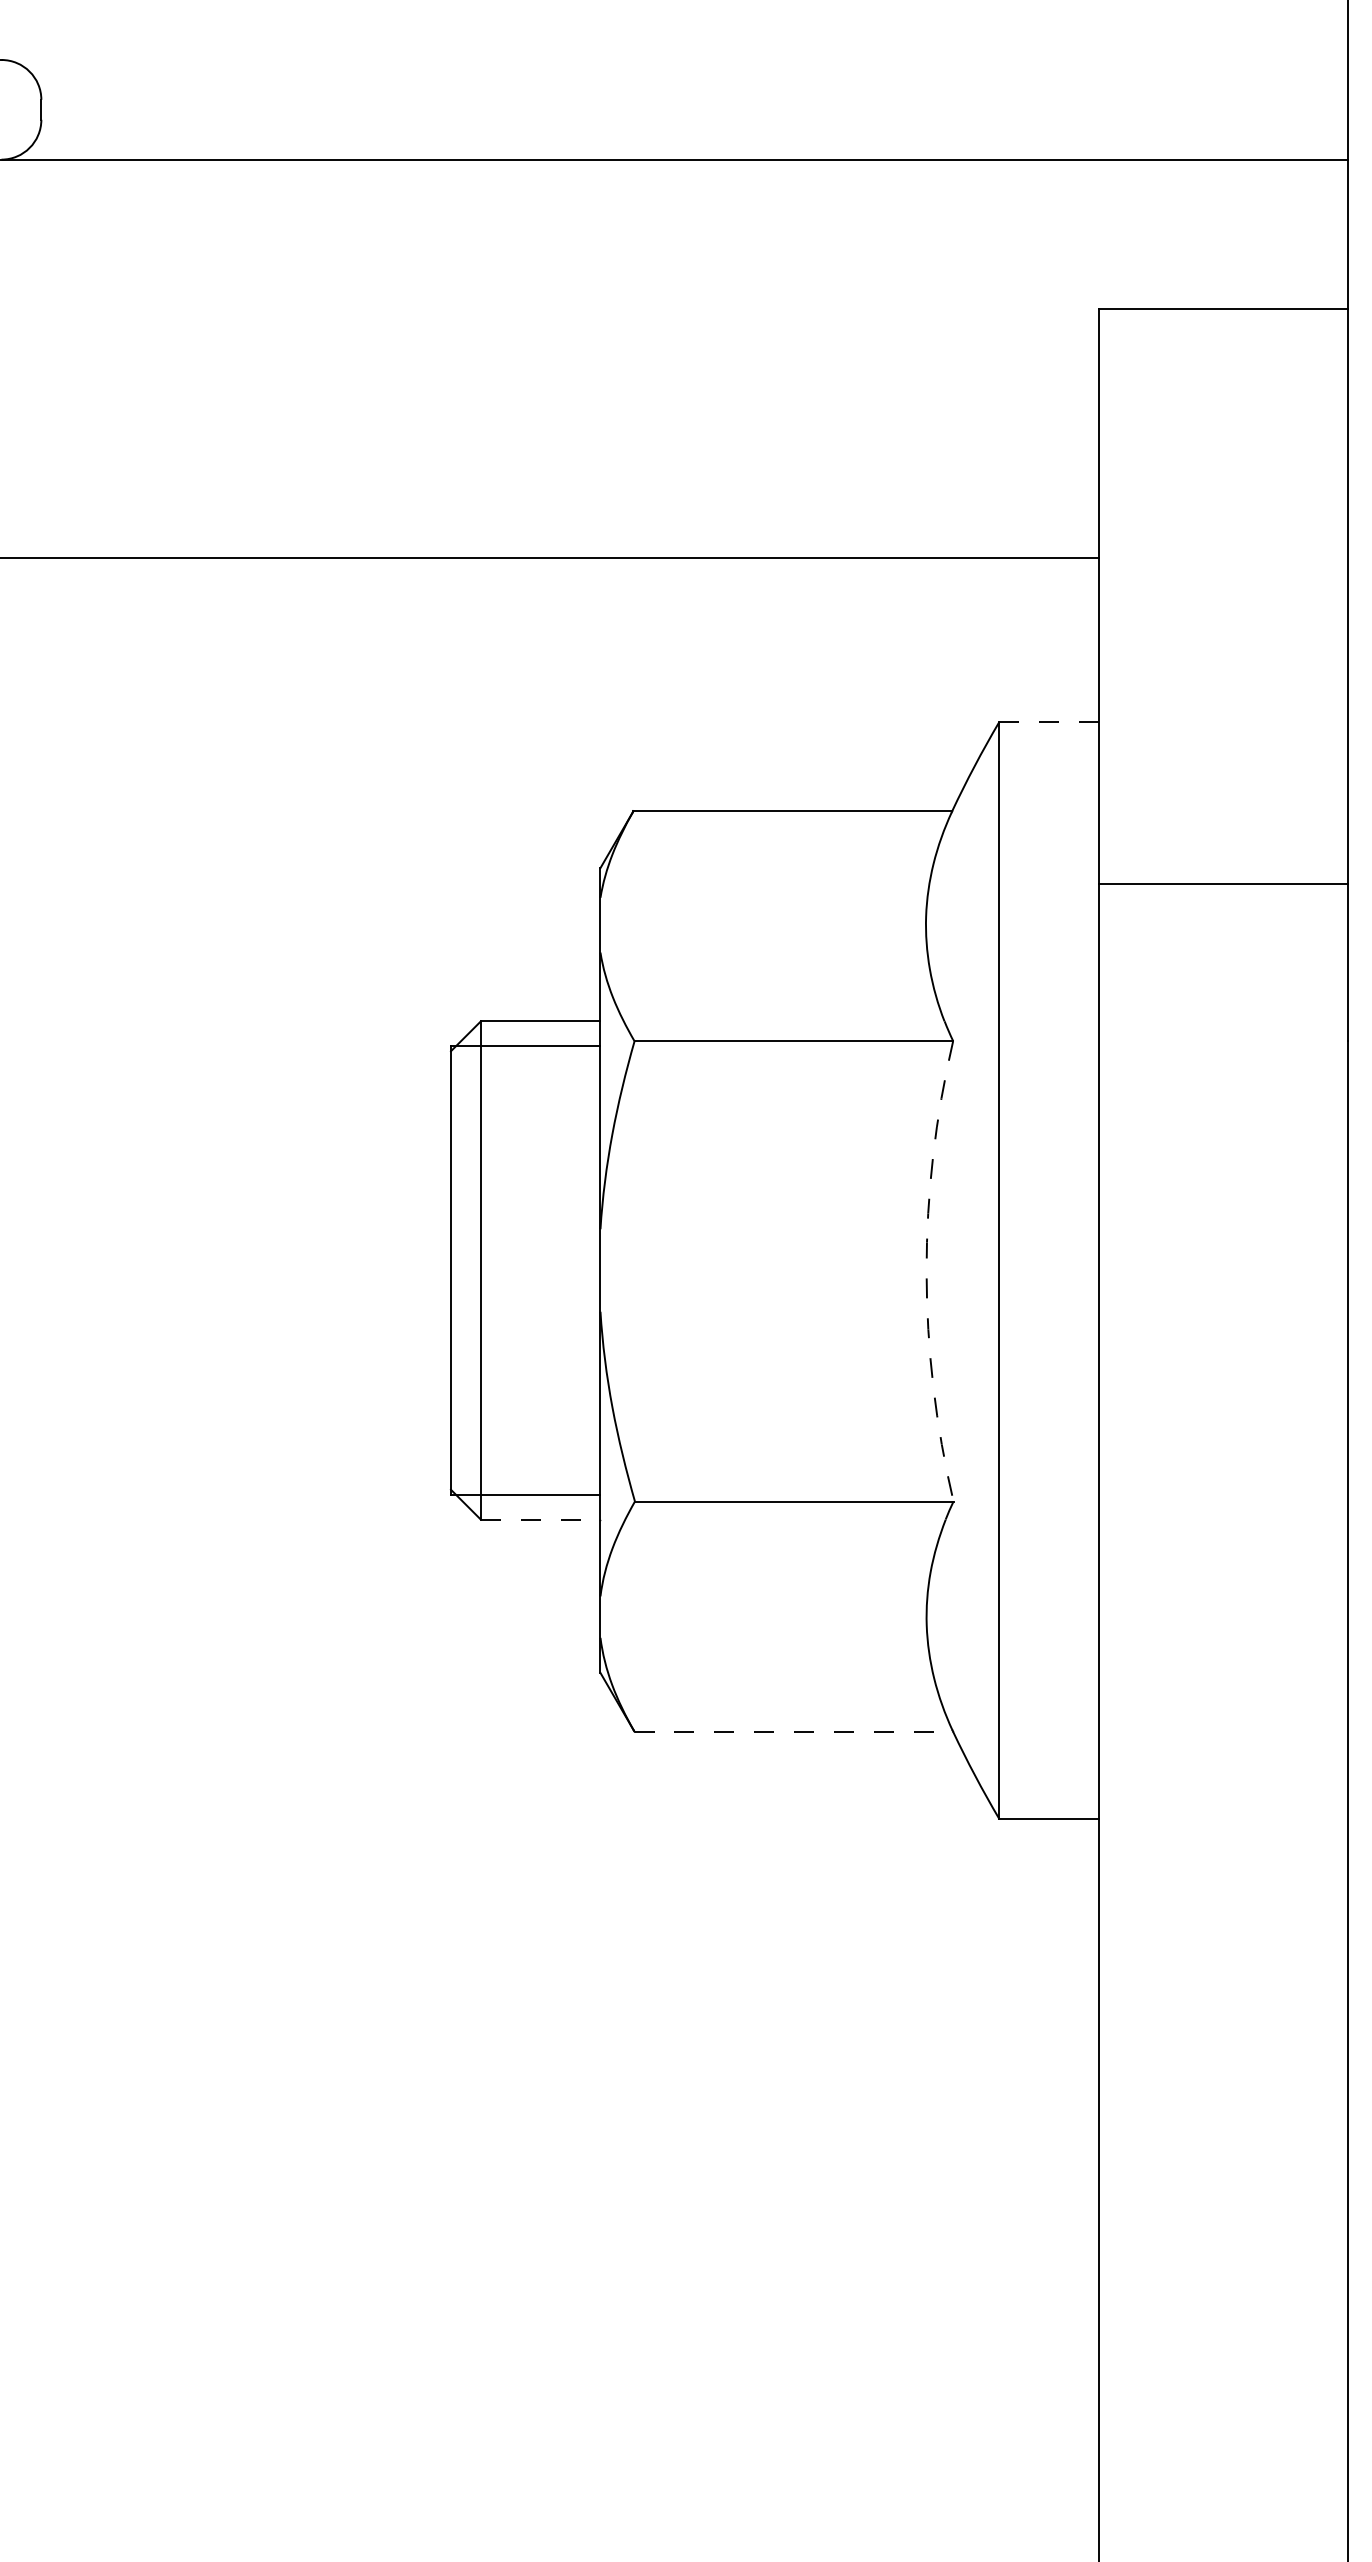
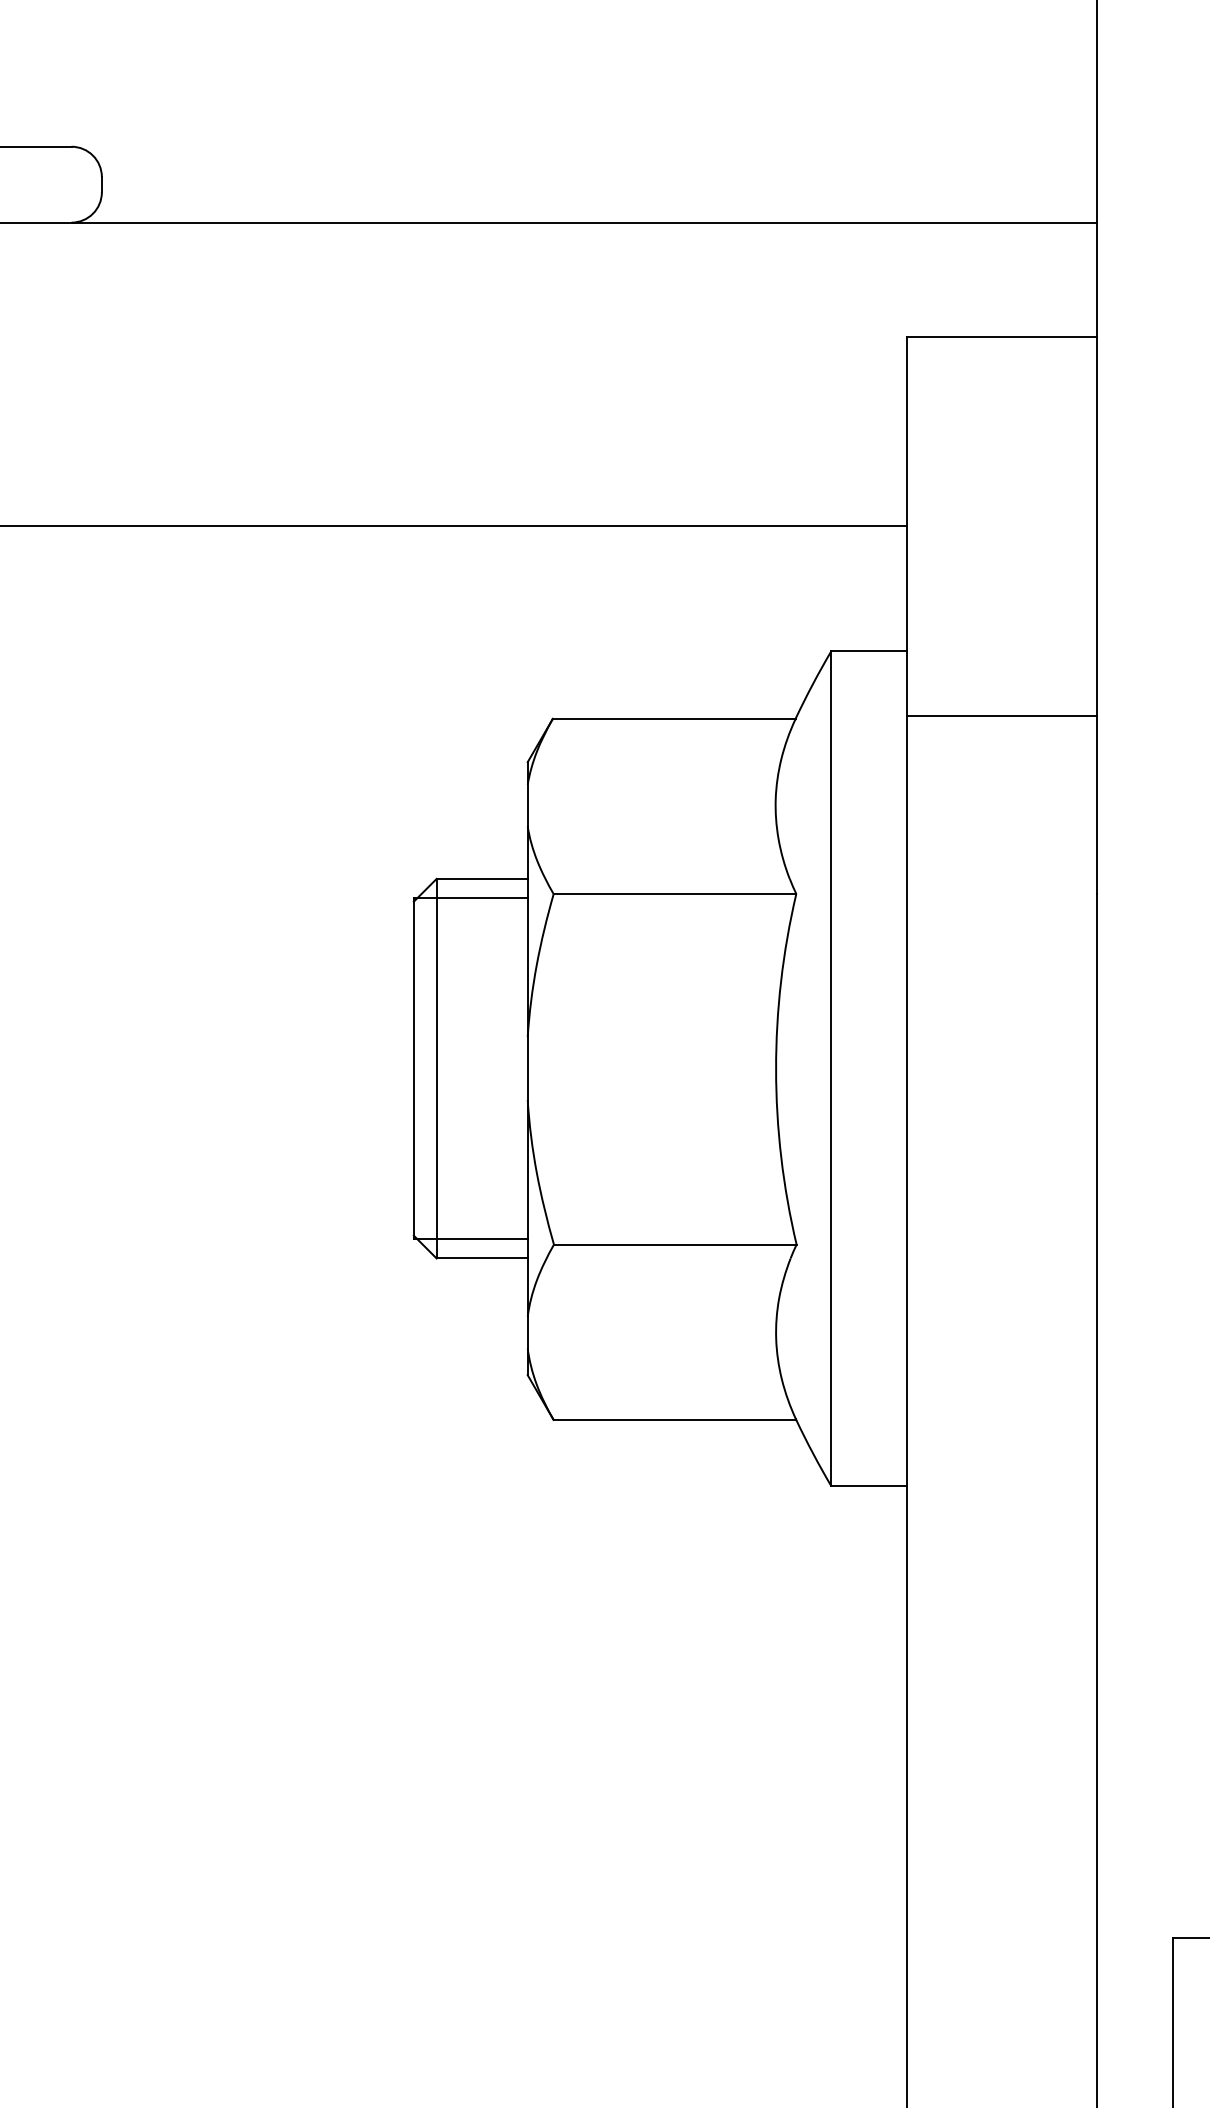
line: (1049, 722) -> (869, 651), dashed -> solid
line: (1223, 884) -> (1002, 716), moved
arc: (927, 1271) -> (776, 1069), dashed -> solid
line: (541, 1519) -> (482, 1258), dashed -> solid
line: (794, 1731) -> (675, 1419), dashed -> solid

